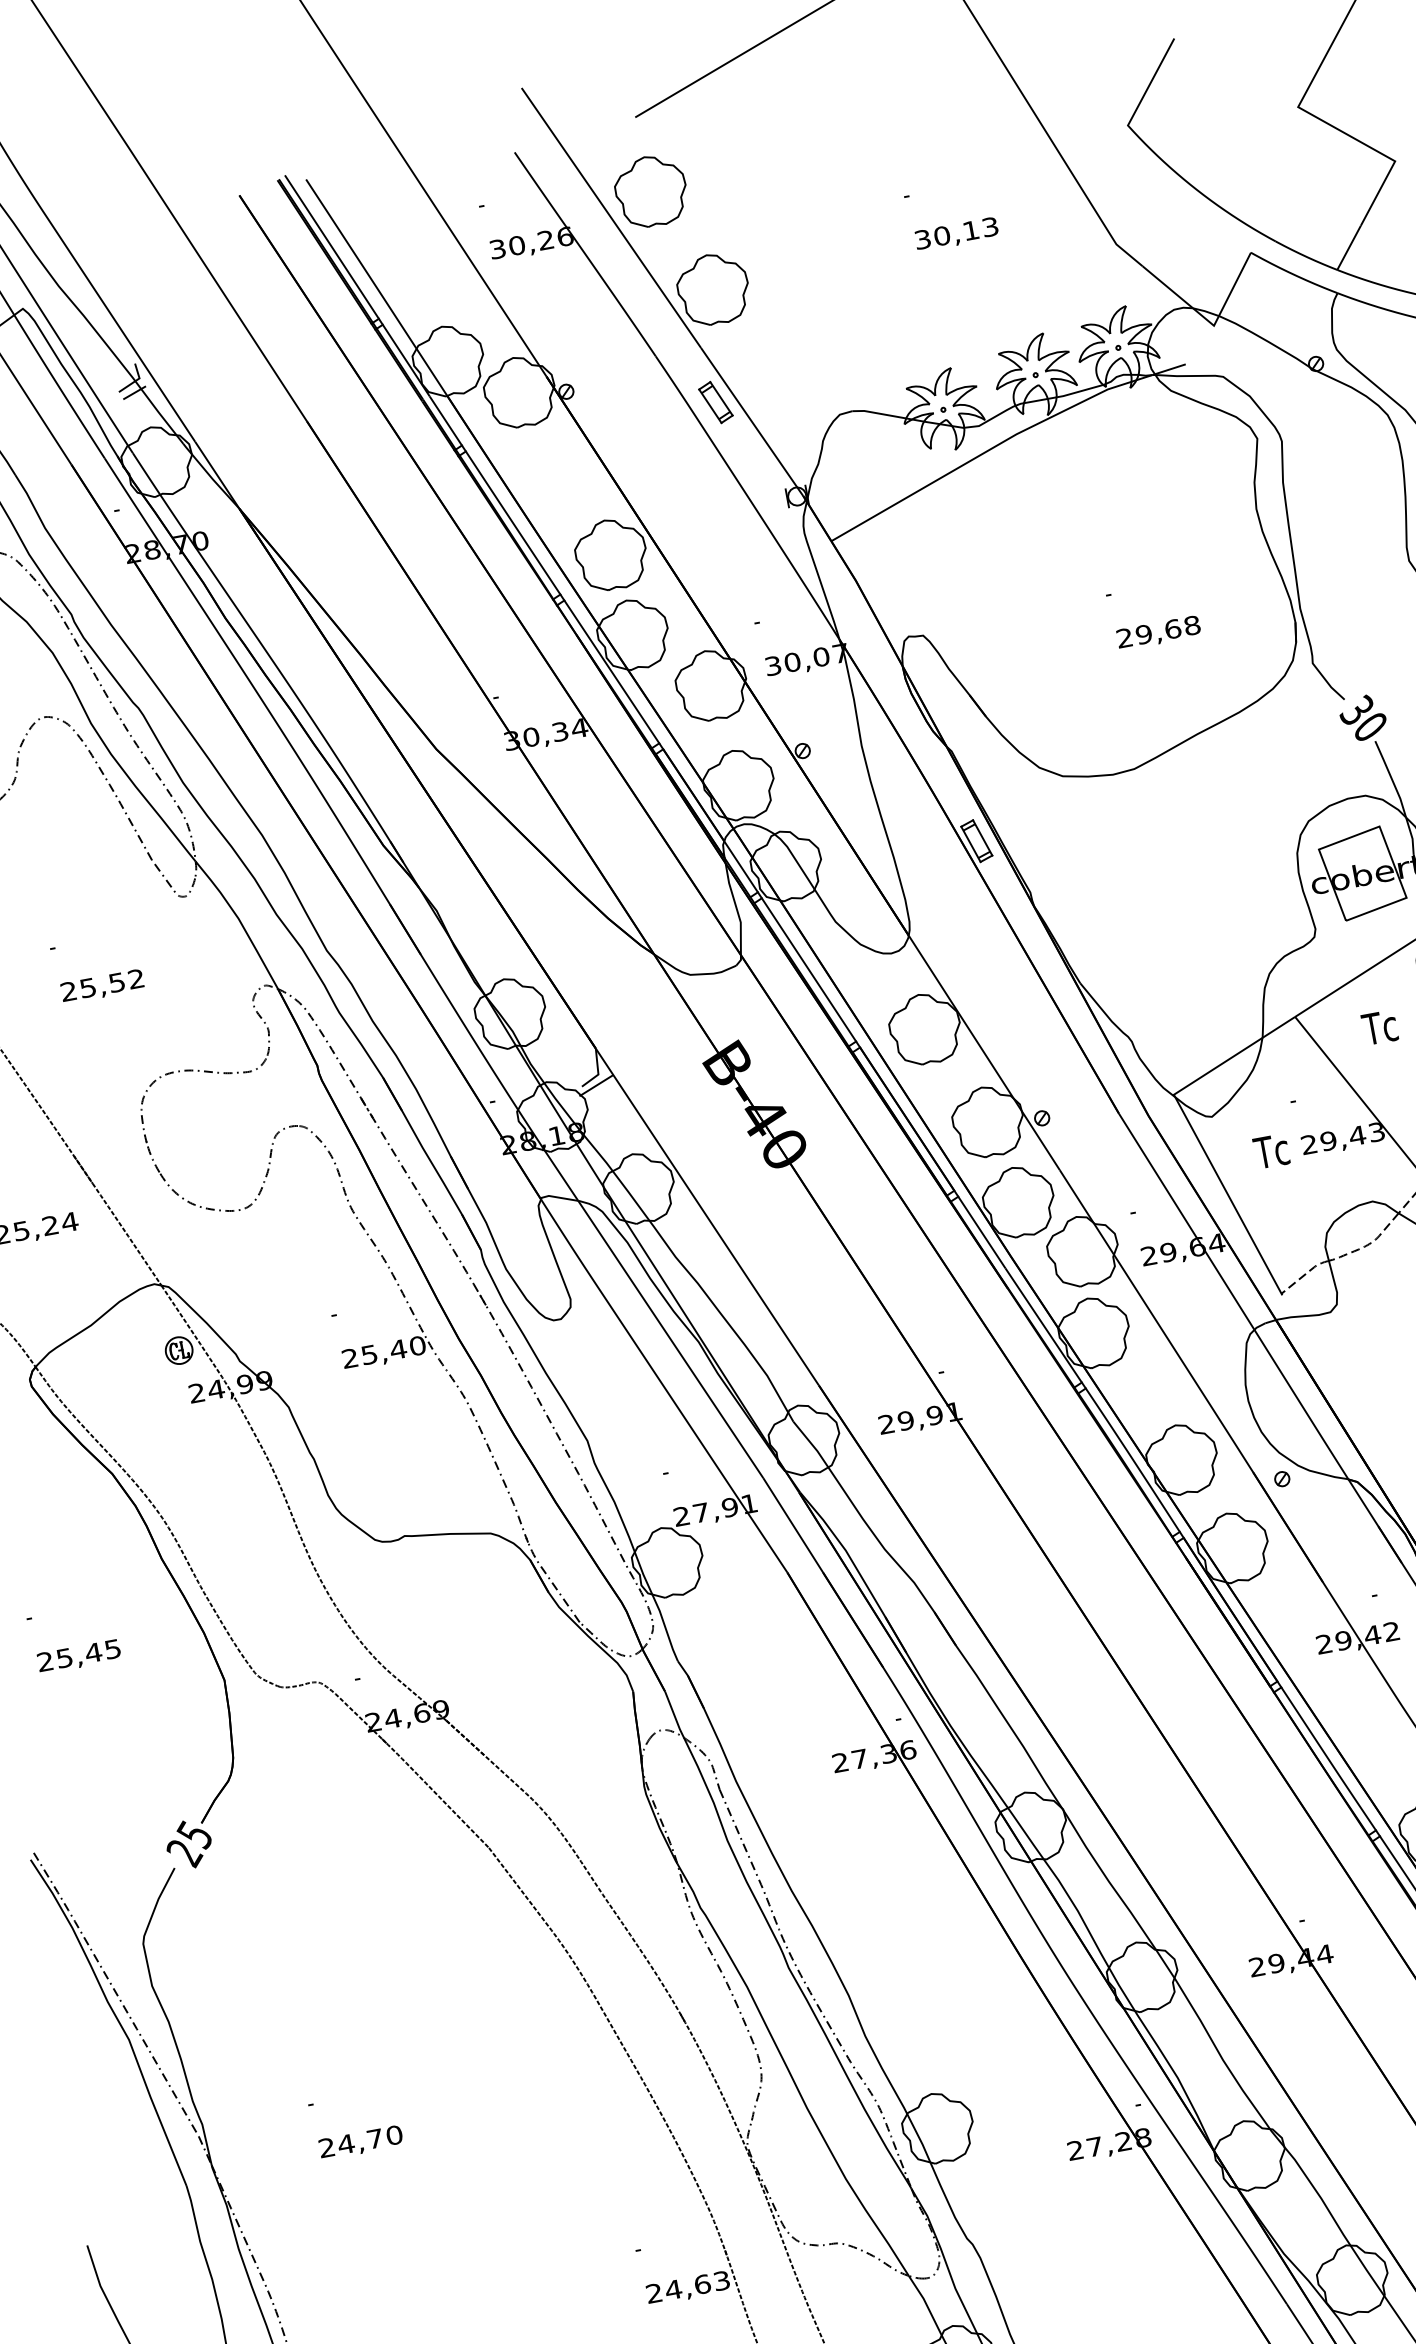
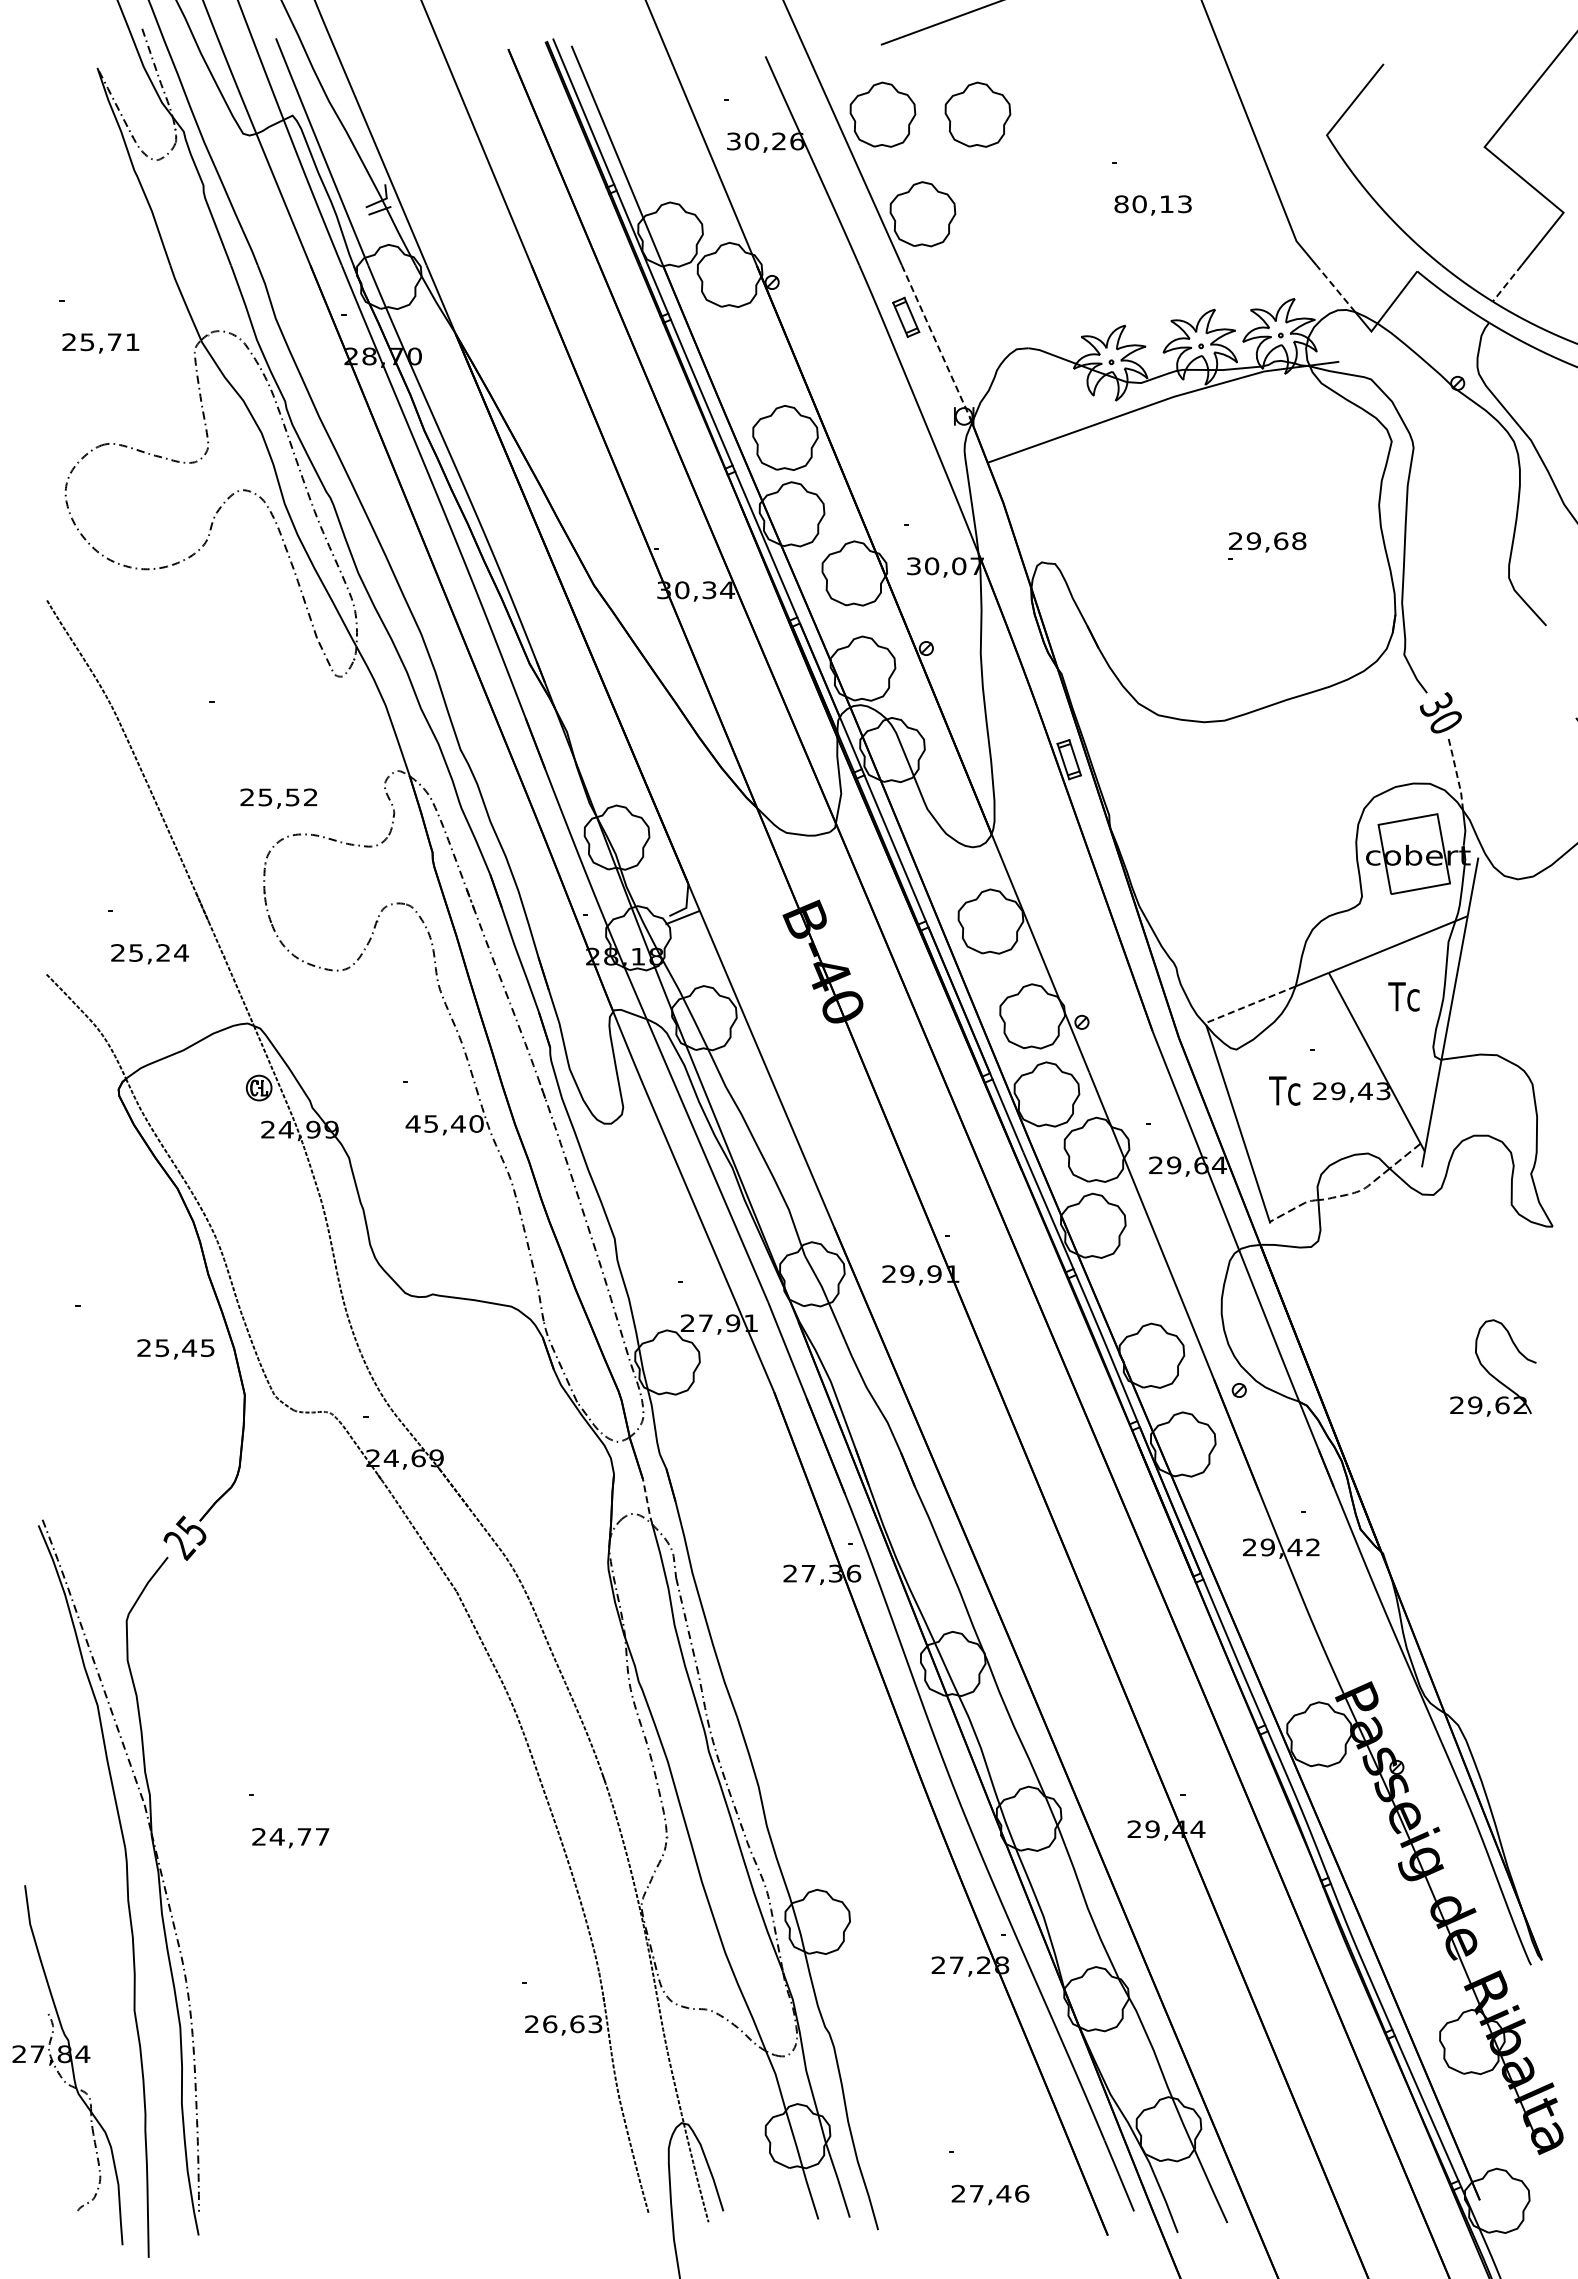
part: (751, 172) -> (977, 114), added
text: (922, 239) -> (1121, 204), 30,13 -> 80,13
line: (1348, 247) -> (1506, 283), solid -> dashed
line: (1167, 287) -> (1335, 288), solid -> dashed
line: (751, 422) -> (935, 341), solid -> dashed
text: (1158, 633) -> (1267, 542), moved
line: (1391, 779) -> (1456, 773), solid -> dashed
text: (102, 986) -> (278, 798), moved
line: (1216, 1067) -> (1248, 1005), solid -> dashed
text: (349, 1358) -> (412, 1123), 25,40 -> 45,40
text: (78, 1657) -> (175, 1349), moved
line: (674, 1715) -> (647, 1502), solid -> dashed
text: (394, 2134) -> (322, 1836), 24,70 -> 24,77
text: (673, 2290) -> (549, 2024), 24,63 -> 26,63

